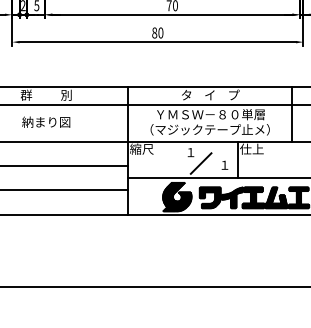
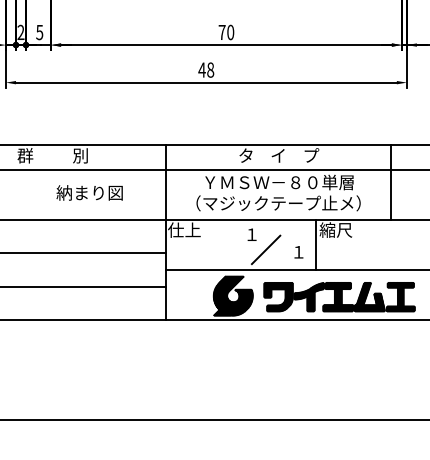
text: (157, 32) -> (206, 69), 80 -> 48
text: (46, 121) -> (89, 192), moved
text: (141, 148) -> (184, 229), 縮尺 -> 仕上
text: (251, 148) -> (335, 229), 仕上 -> 縮尺

